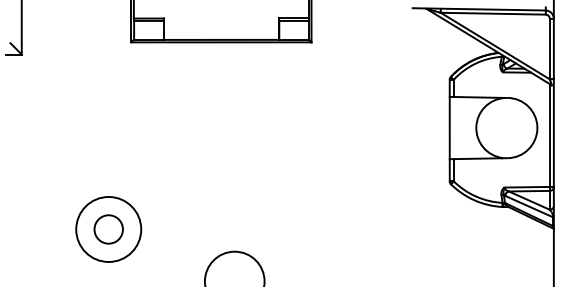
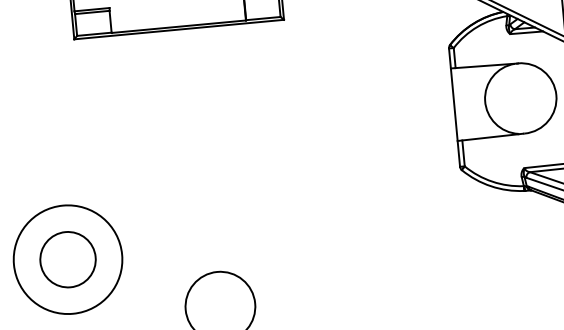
circle: (108, 229) -> (67, 259), size x1.43
circle: (108, 229) -> (67, 259), size x1.67

